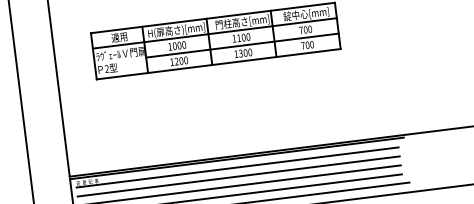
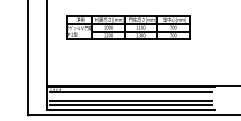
line: (237, 177) -> (130, 96), removed

